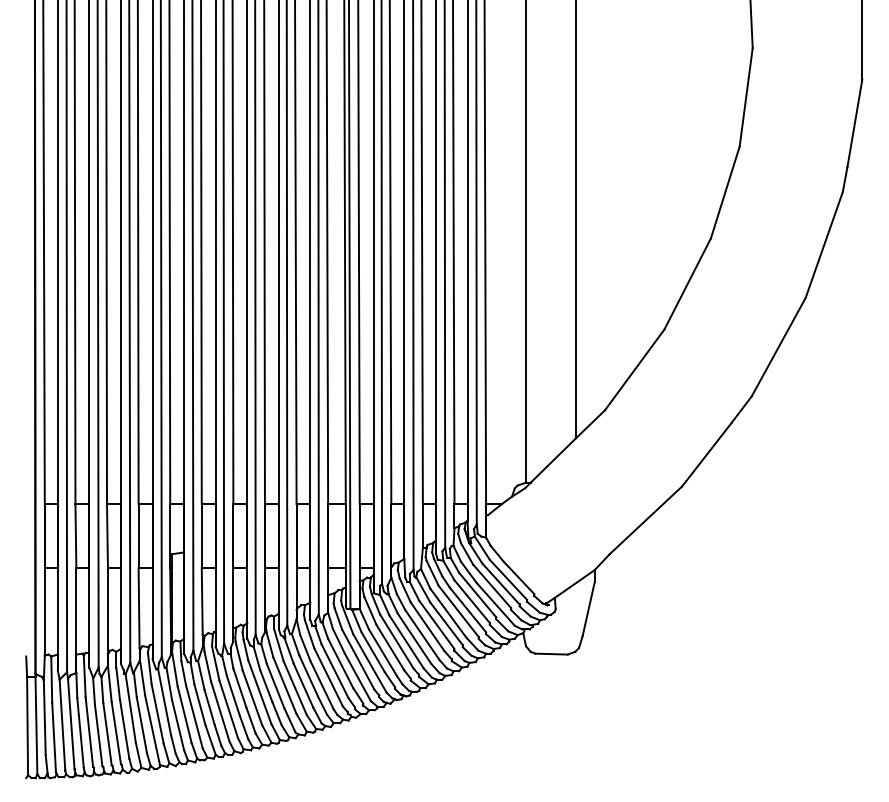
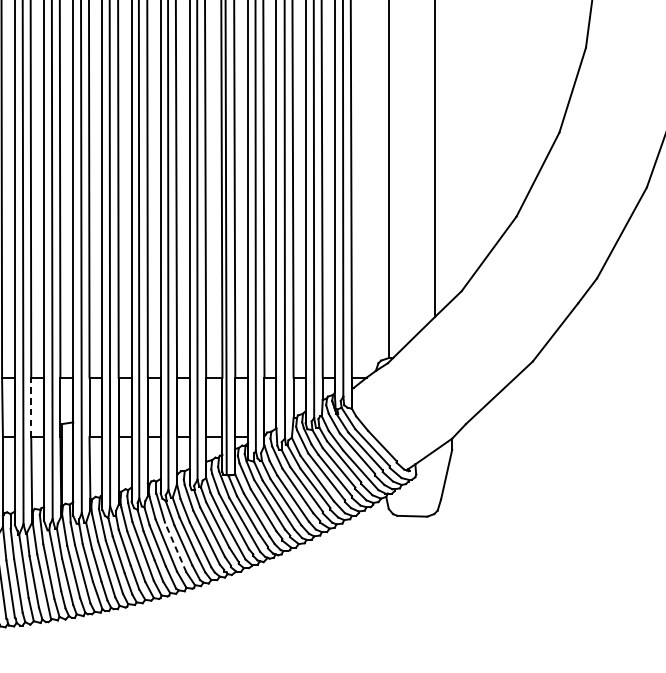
line: (138, 535) -> (31, 406), solid -> dashed
line: (294, 687) -> (175, 547), solid -> dashed

